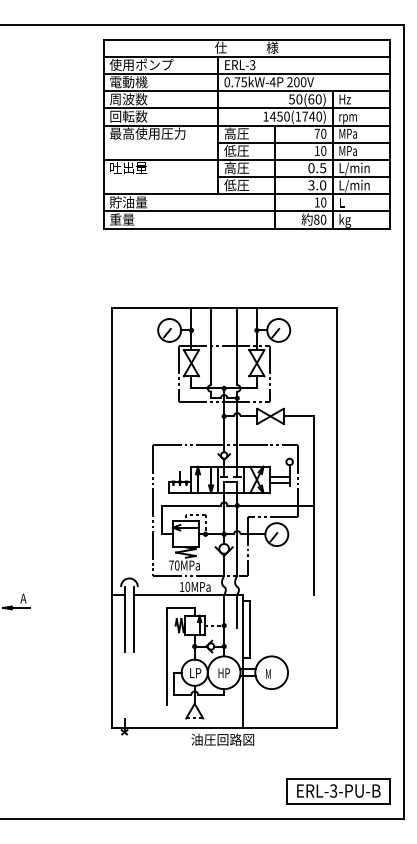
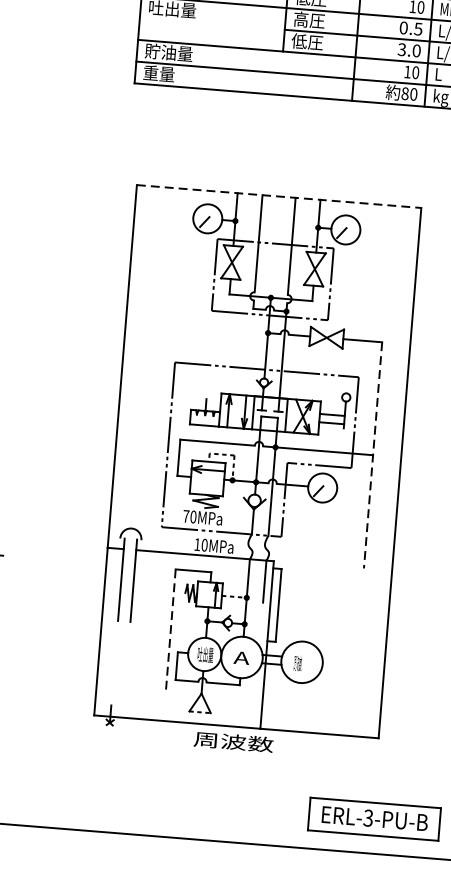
line: (224, 308) -> (279, 196), solid -> dashed
line: (314, 506) -> (373, 456), solid -> dashed
line: (166, 656) -> (170, 631), solid -> dashed
text: (195, 672) -> (205, 654), LP -> 吐出量
text: (223, 673) -> (241, 658), HP -> A
text: (268, 673) -> (297, 662), M -> 周波数
text: (222, 739) -> (233, 741), 油圧回路図 -> 周波数

